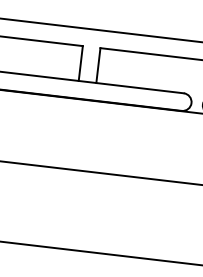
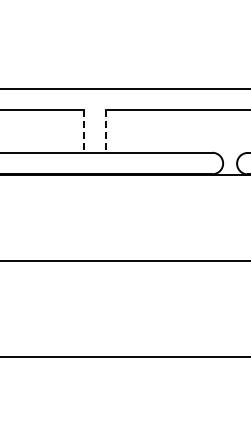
line: (80, 63) -> (84, 131), solid -> dashed
line: (98, 65) -> (105, 131), solid -> dashed

